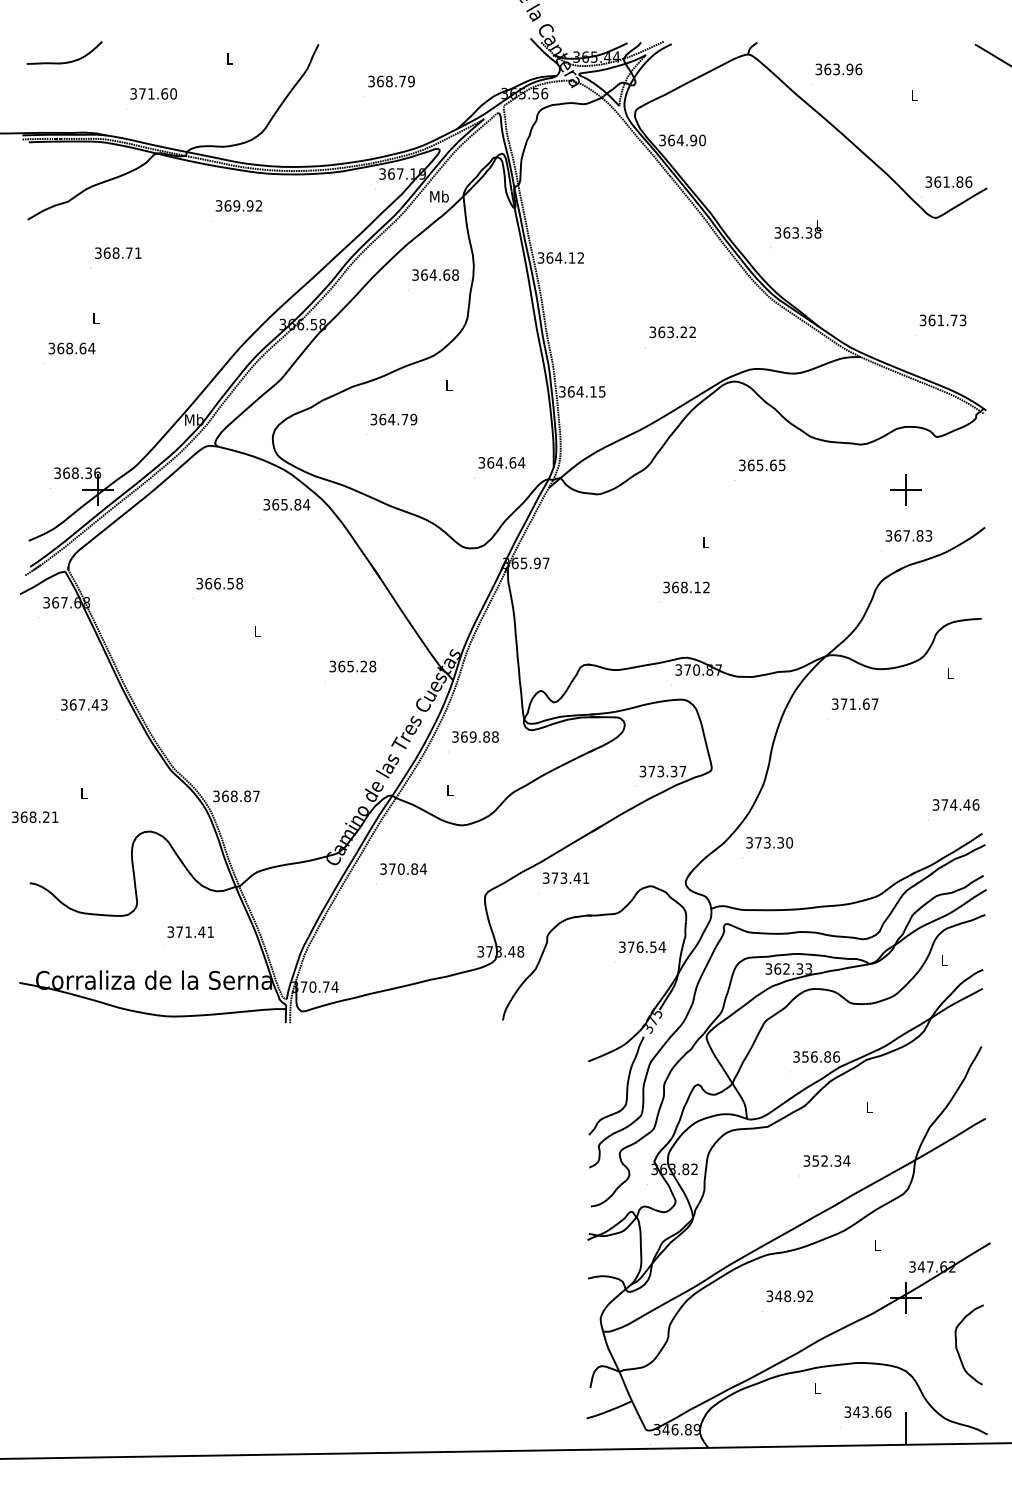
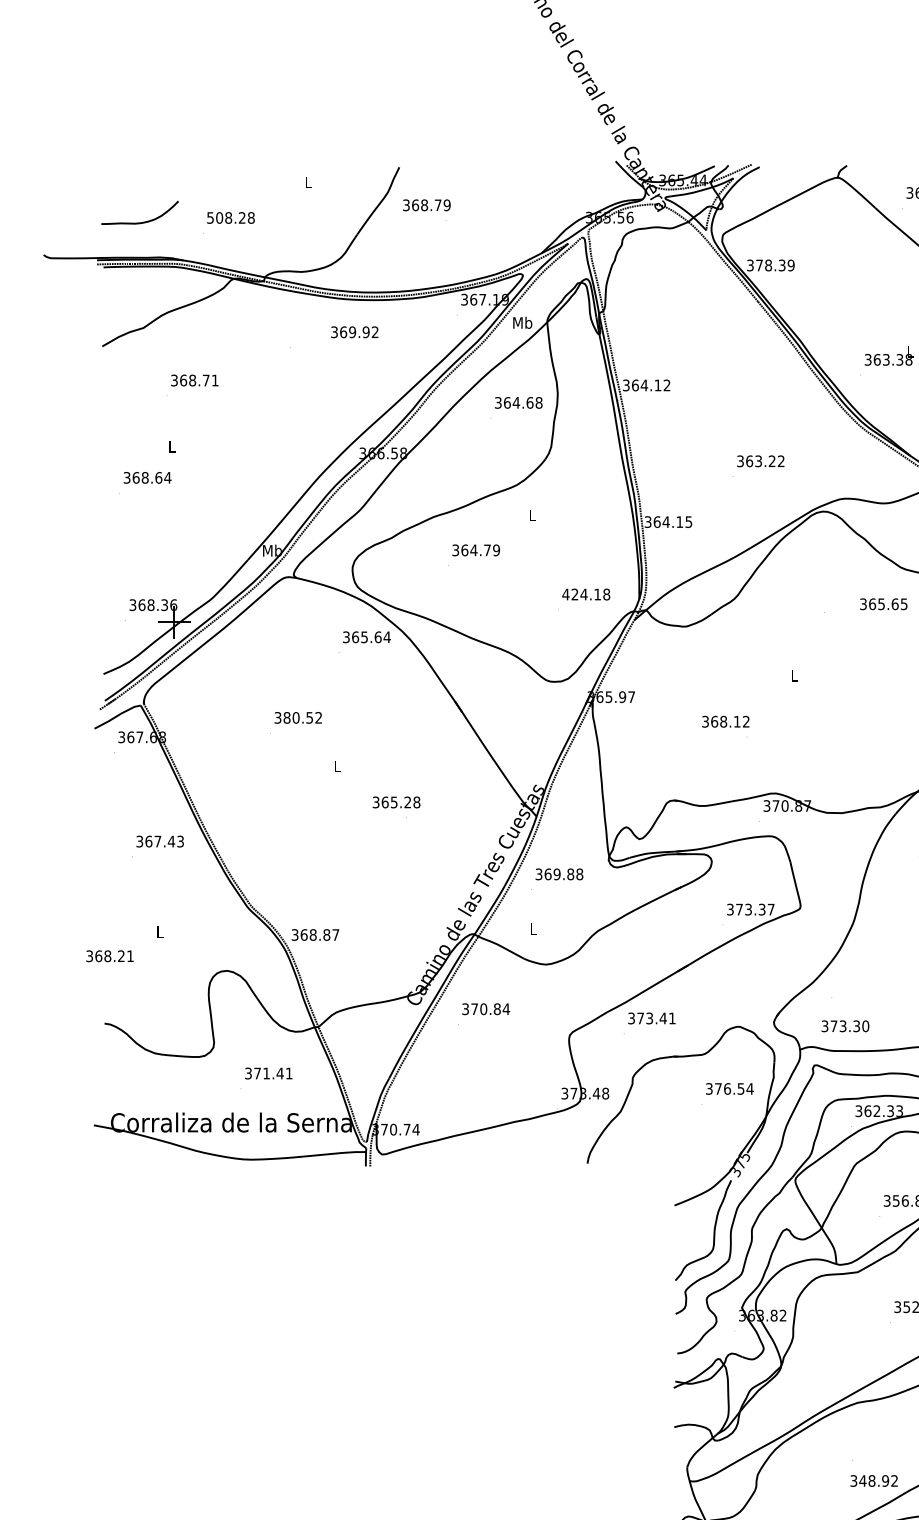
curve: (67, 61) -> (143, 221), moved
text: (391, 81) -> (426, 205), moved
text: (153, 93) -> (230, 217), 371.60 -> 508.28
text: (686, 140) -> (774, 265), 364.90 -> 378.39
text: (238, 205) -> (354, 331), moved
text: (501, 462) -> (586, 594), 364.64 -> 424.18
text: (762, 465) -> (884, 604), moved
text: (297, 504) -> (377, 637), 365.84 -> 365.64
text: (224, 583) -> (303, 717), 366.58 -> 380.52
text: (686, 587) -> (725, 721), moved
text: (352, 666) -> (396, 802), moved
text: (769, 842) -> (845, 1025), moved
text: (789, 1296) -> (873, 1481), moved

